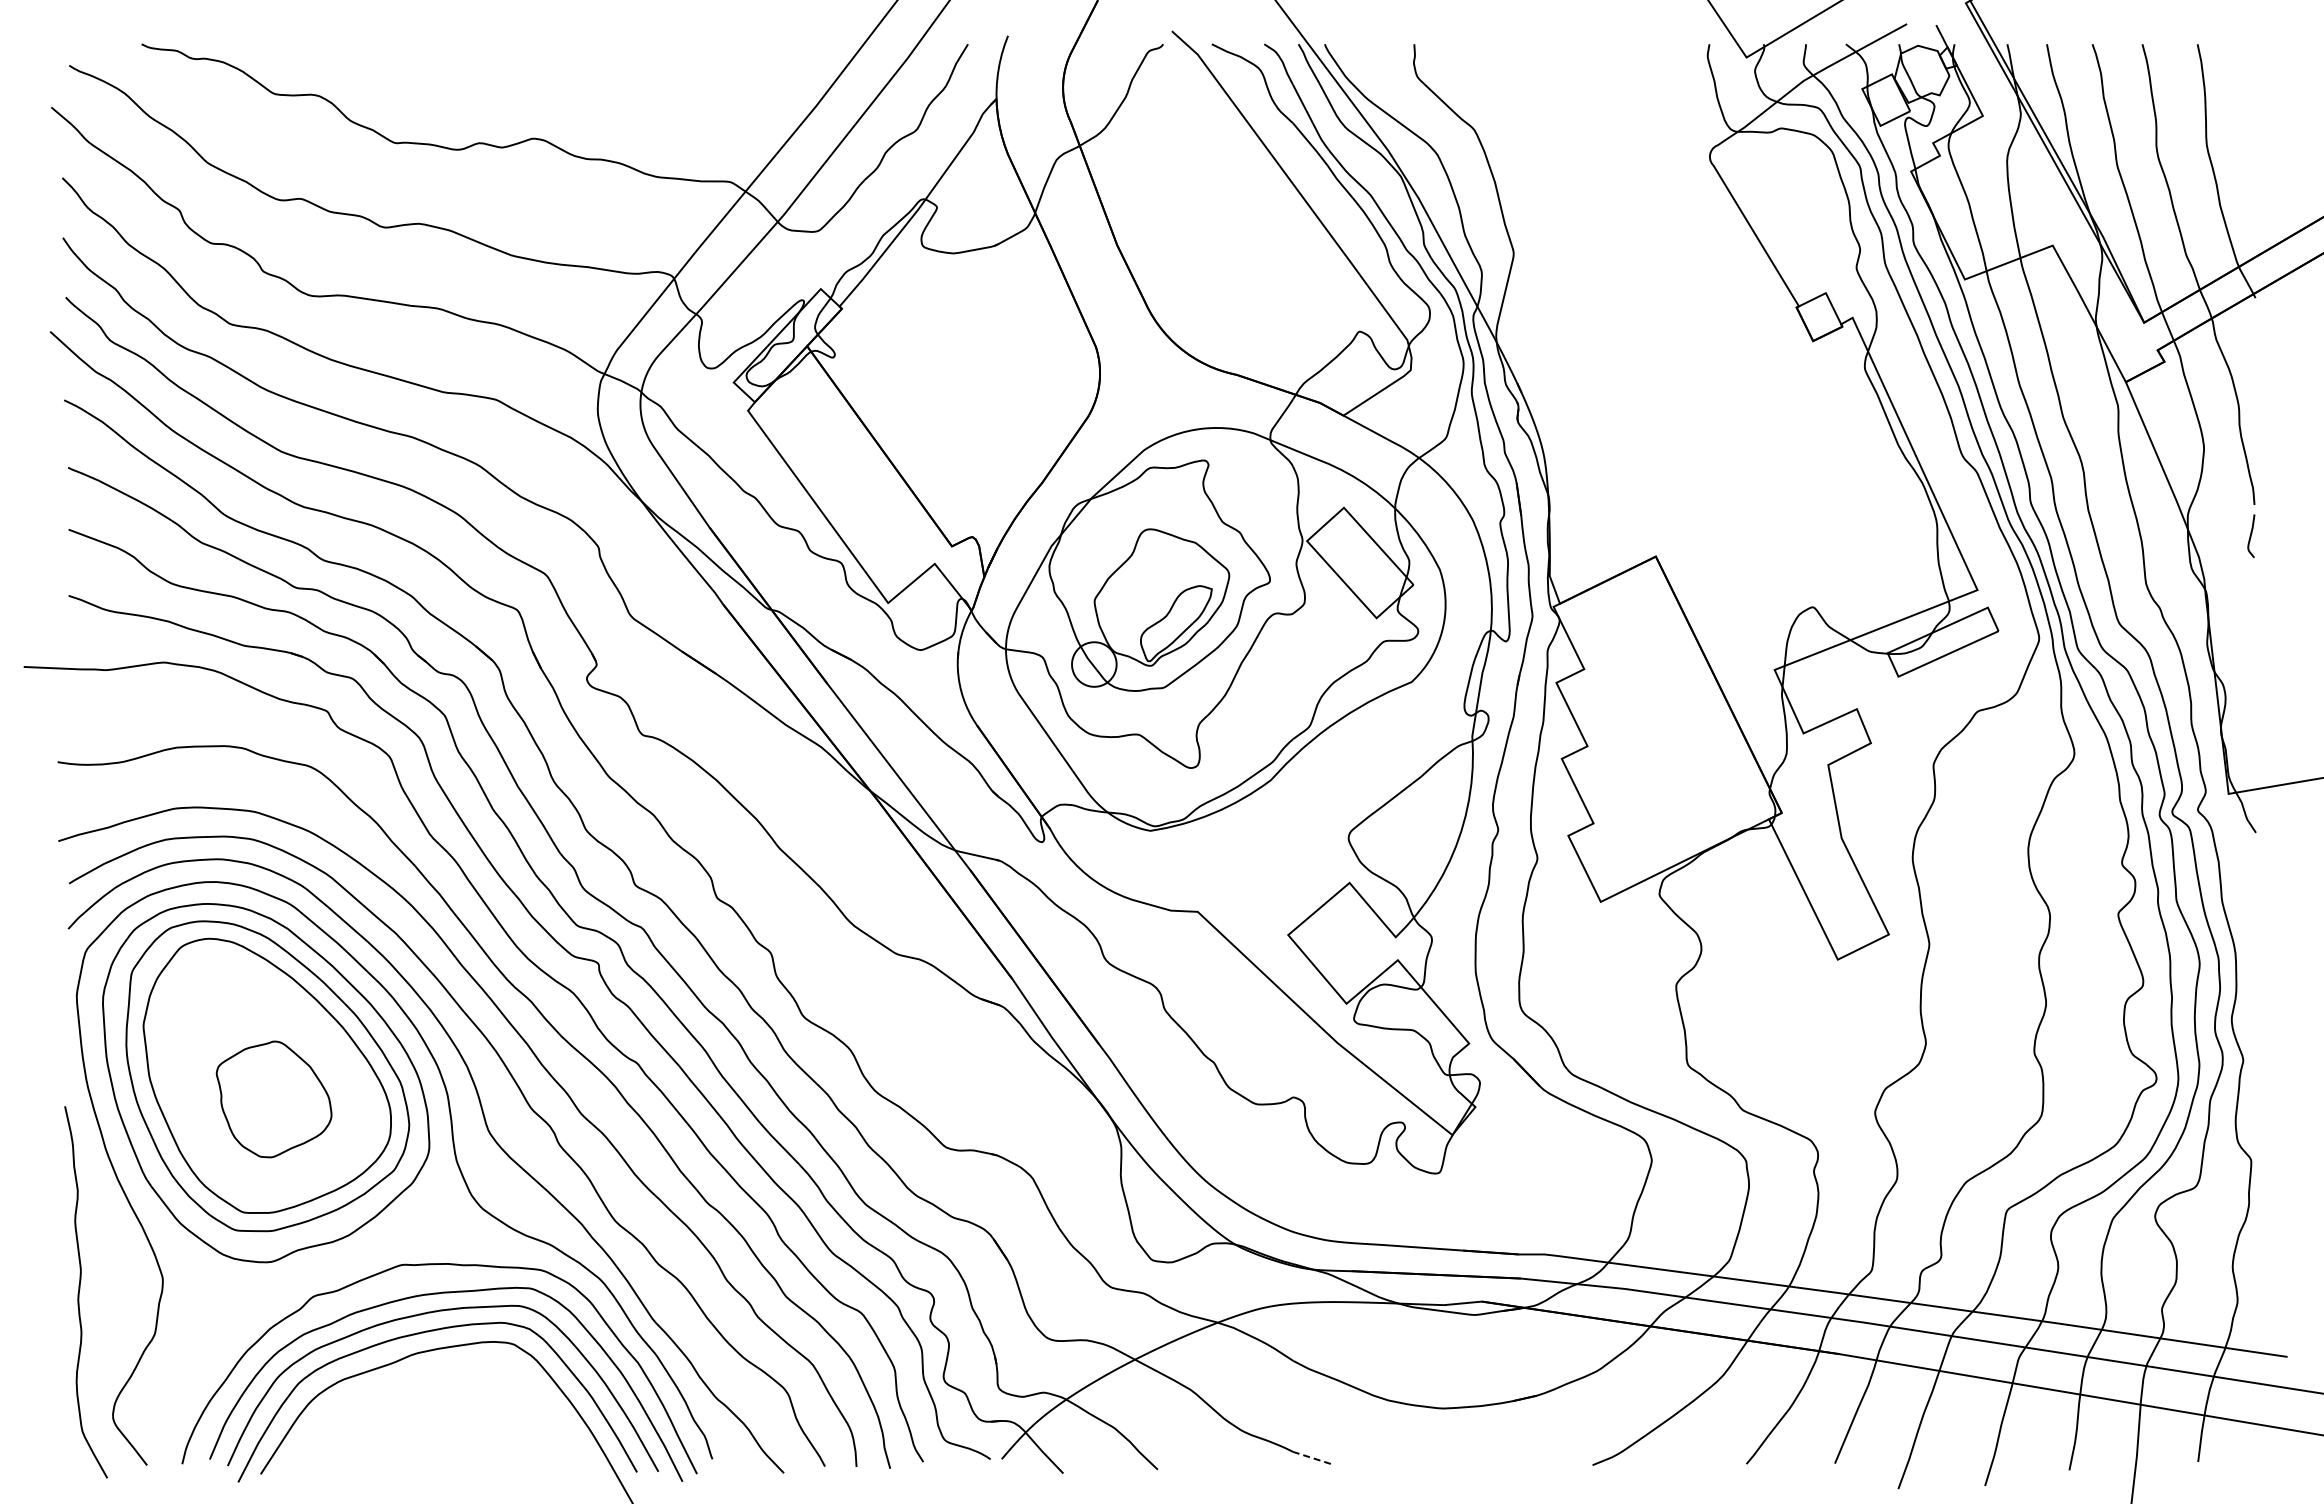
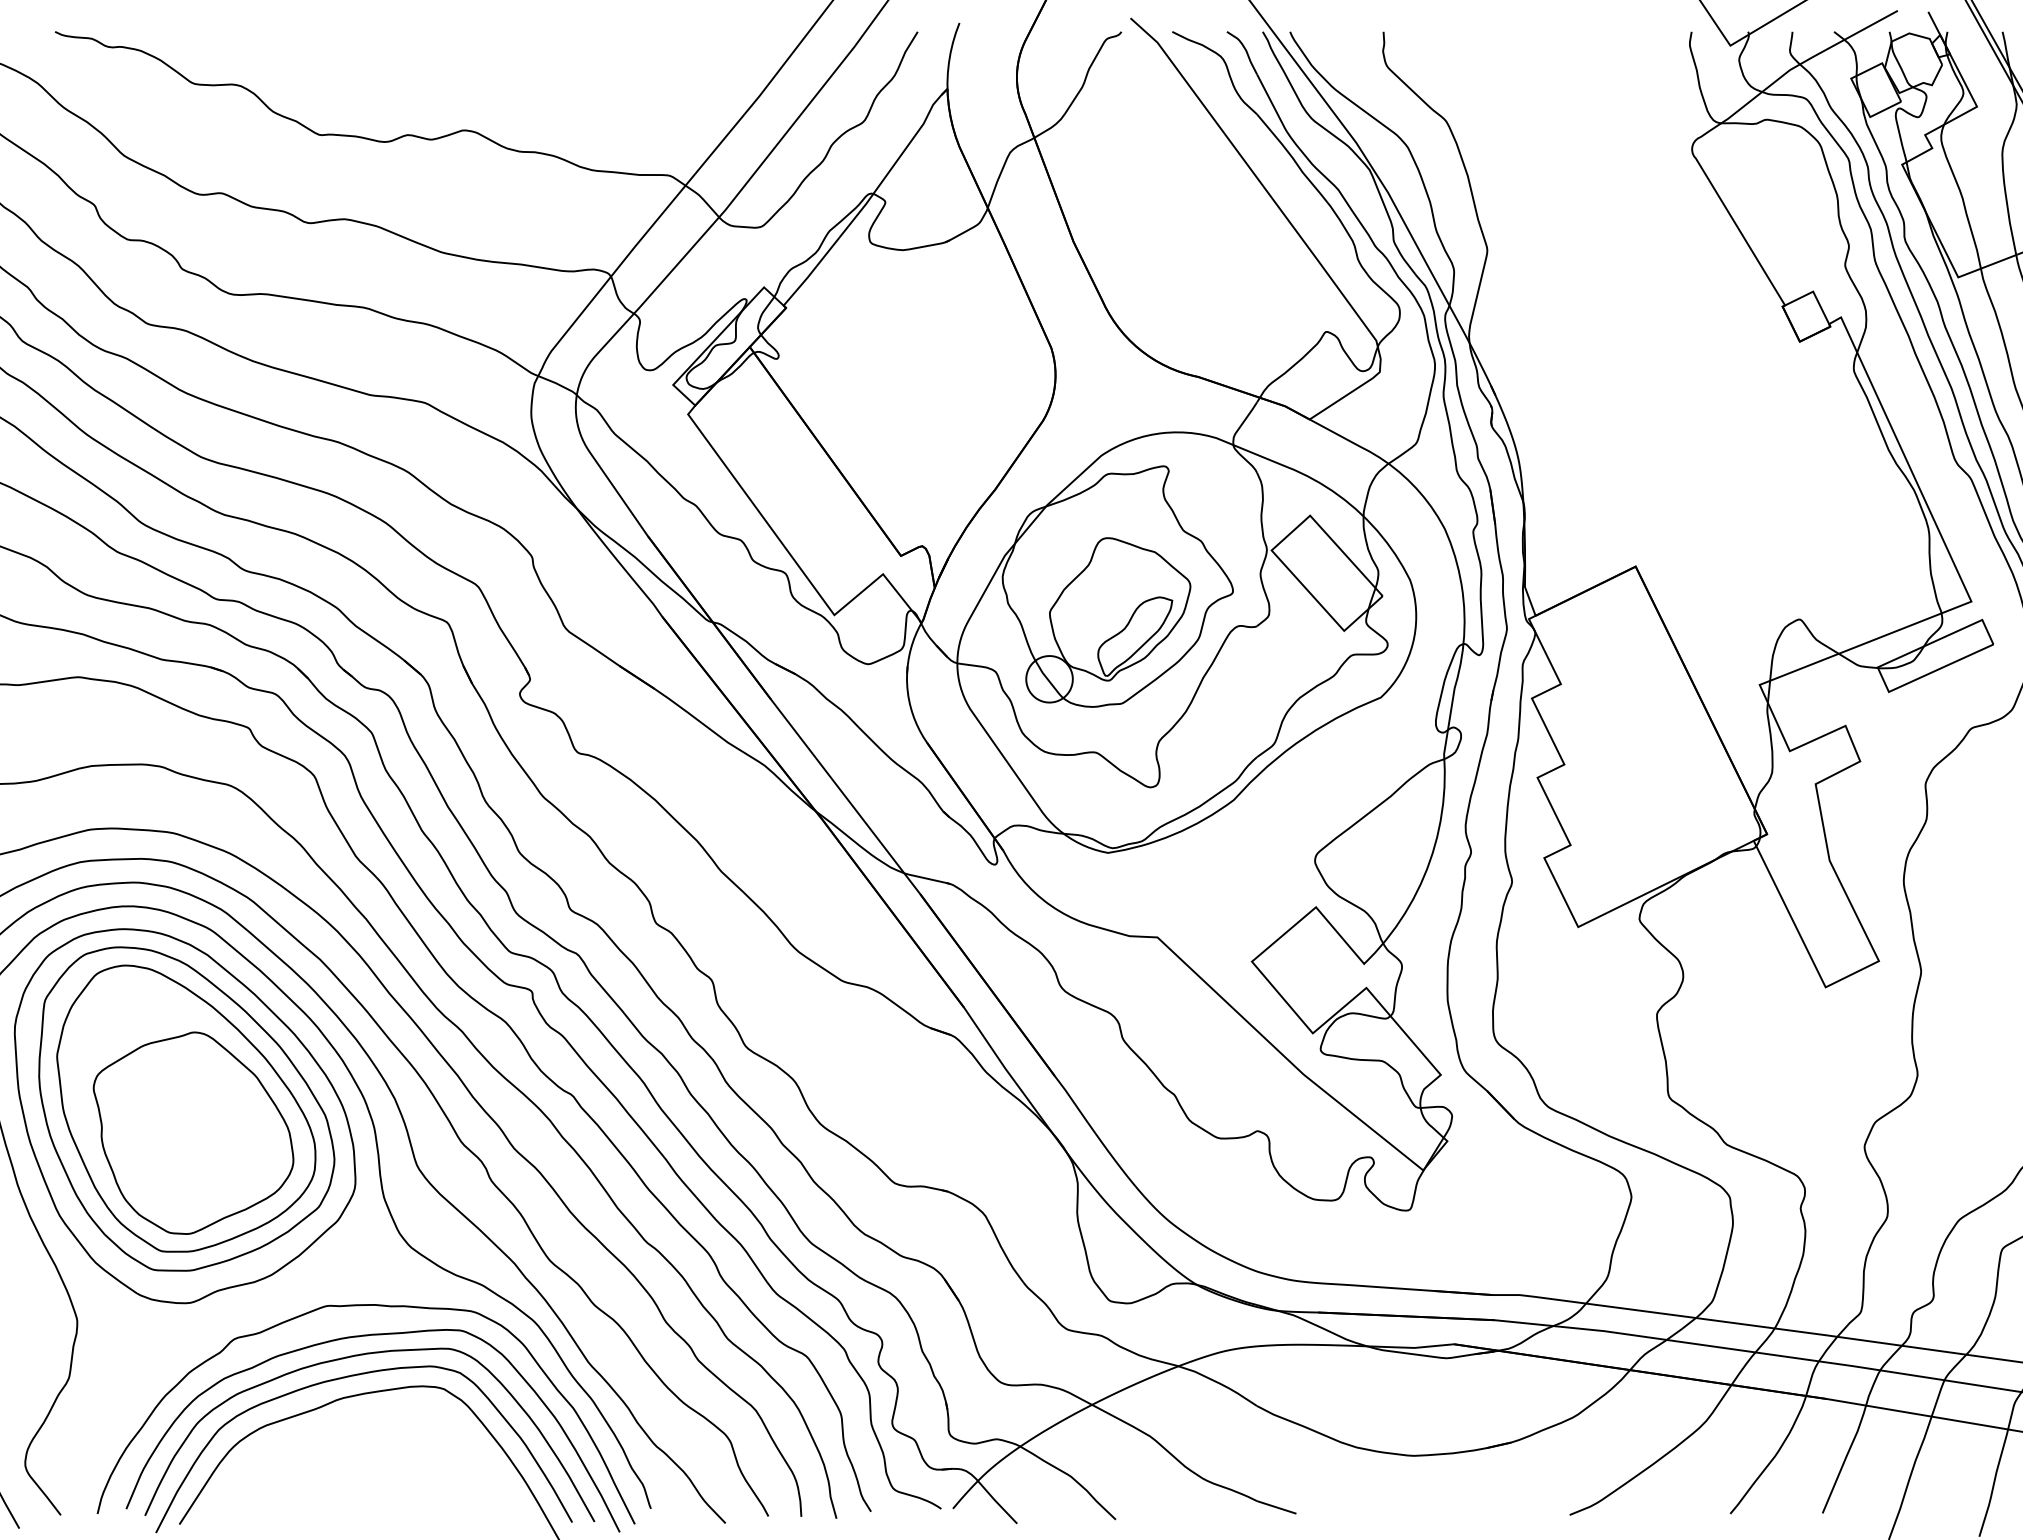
part: (273, 1099) -> (192, 1133), size x1.67
line: (1311, 1457) -> (1276, 1506), dashed -> solid

